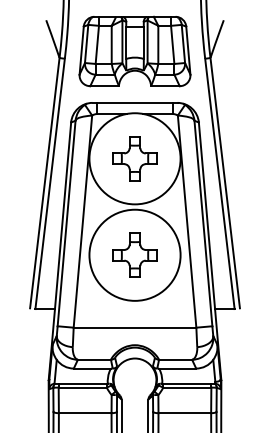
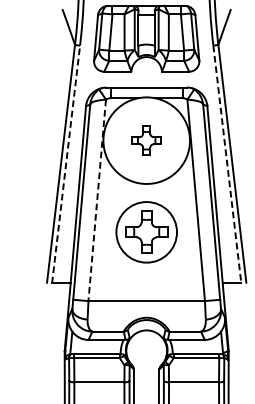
part: (134, 158) -> (146, 140), size x0.7
line: (50, 183) -> (66, 164), solid -> dashed
line: (219, 184) -> (226, 165), solid -> dashed
line: (82, 222) -> (96, 201), solid -> dashed
circle: (134, 254) -> (146, 231), size x0.7

